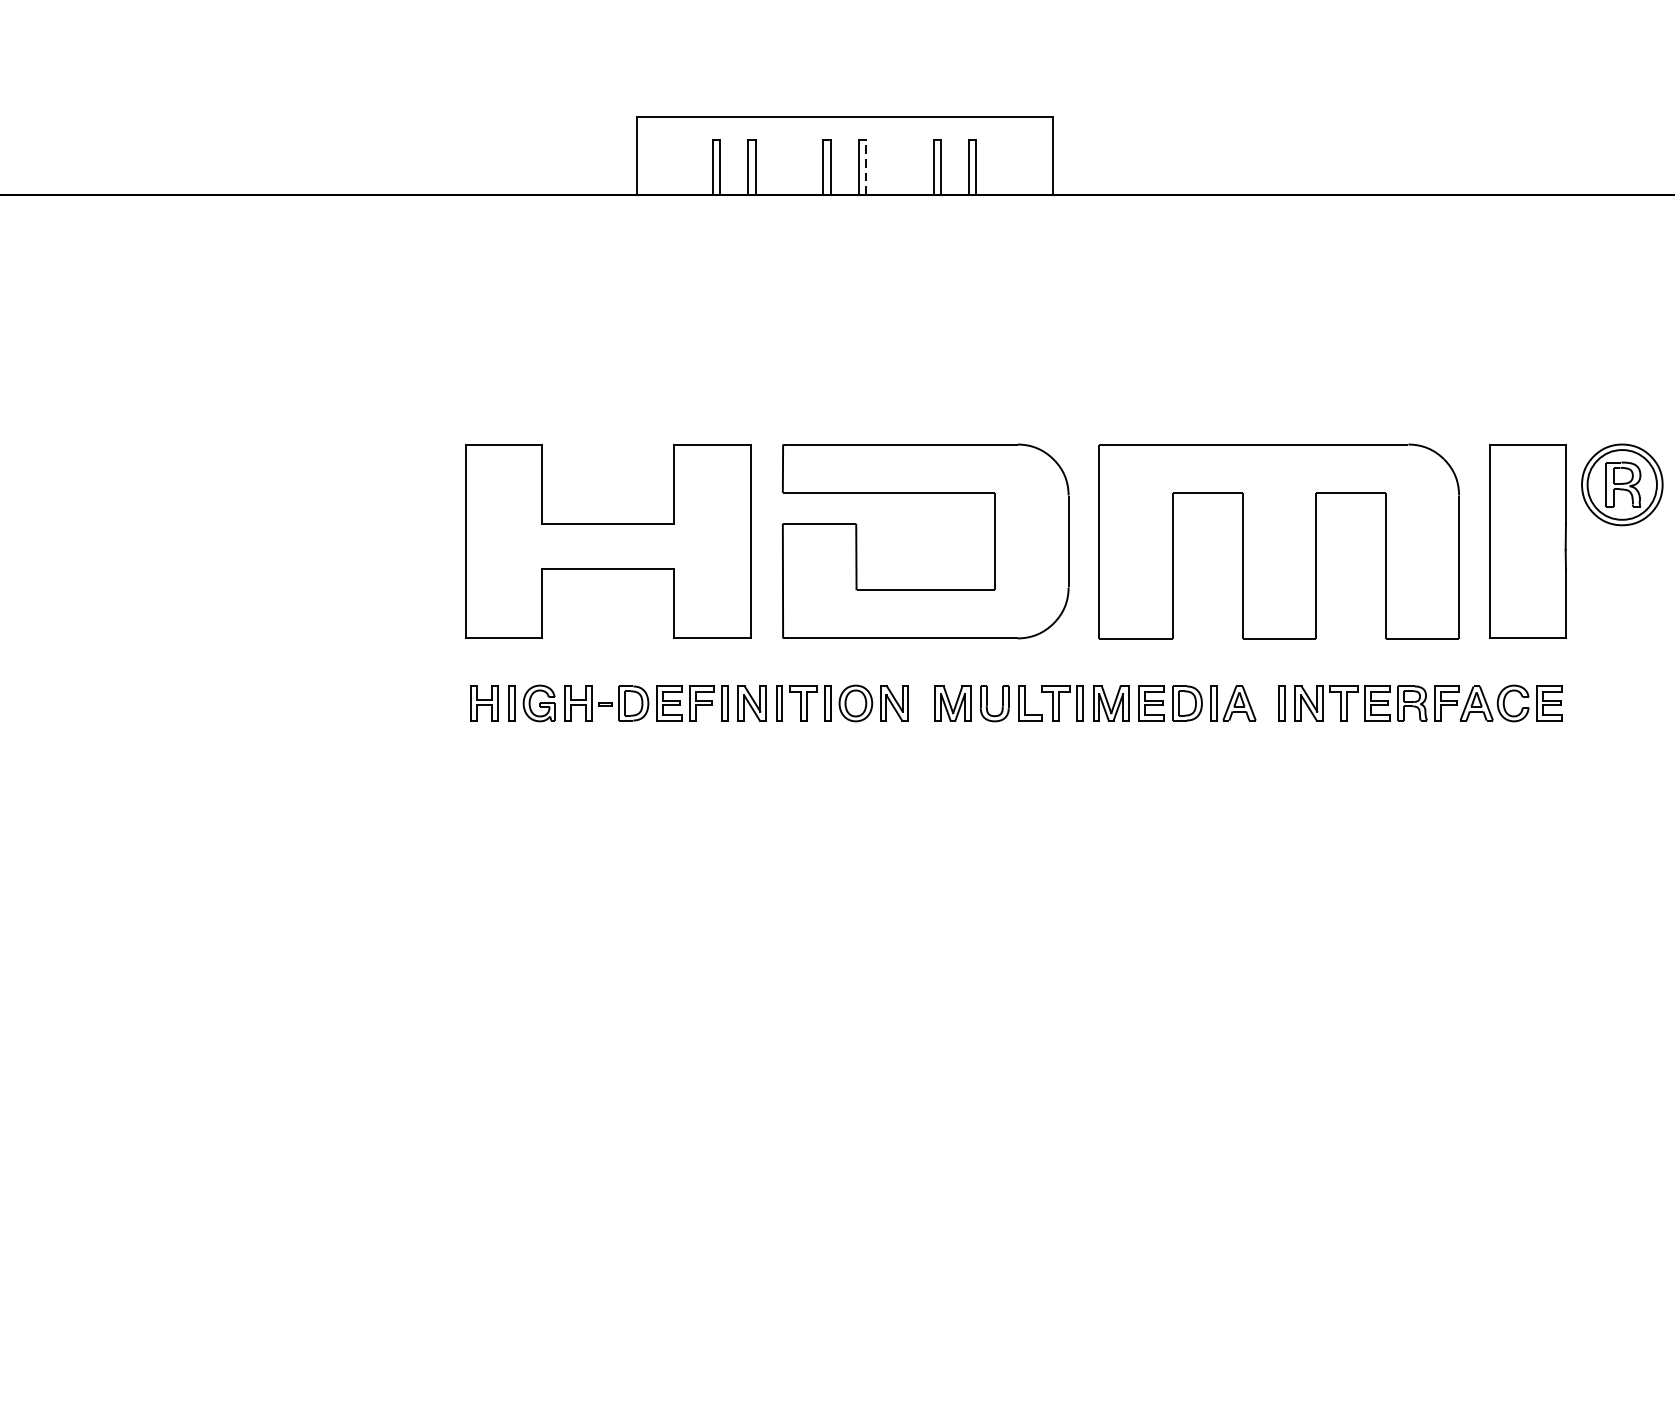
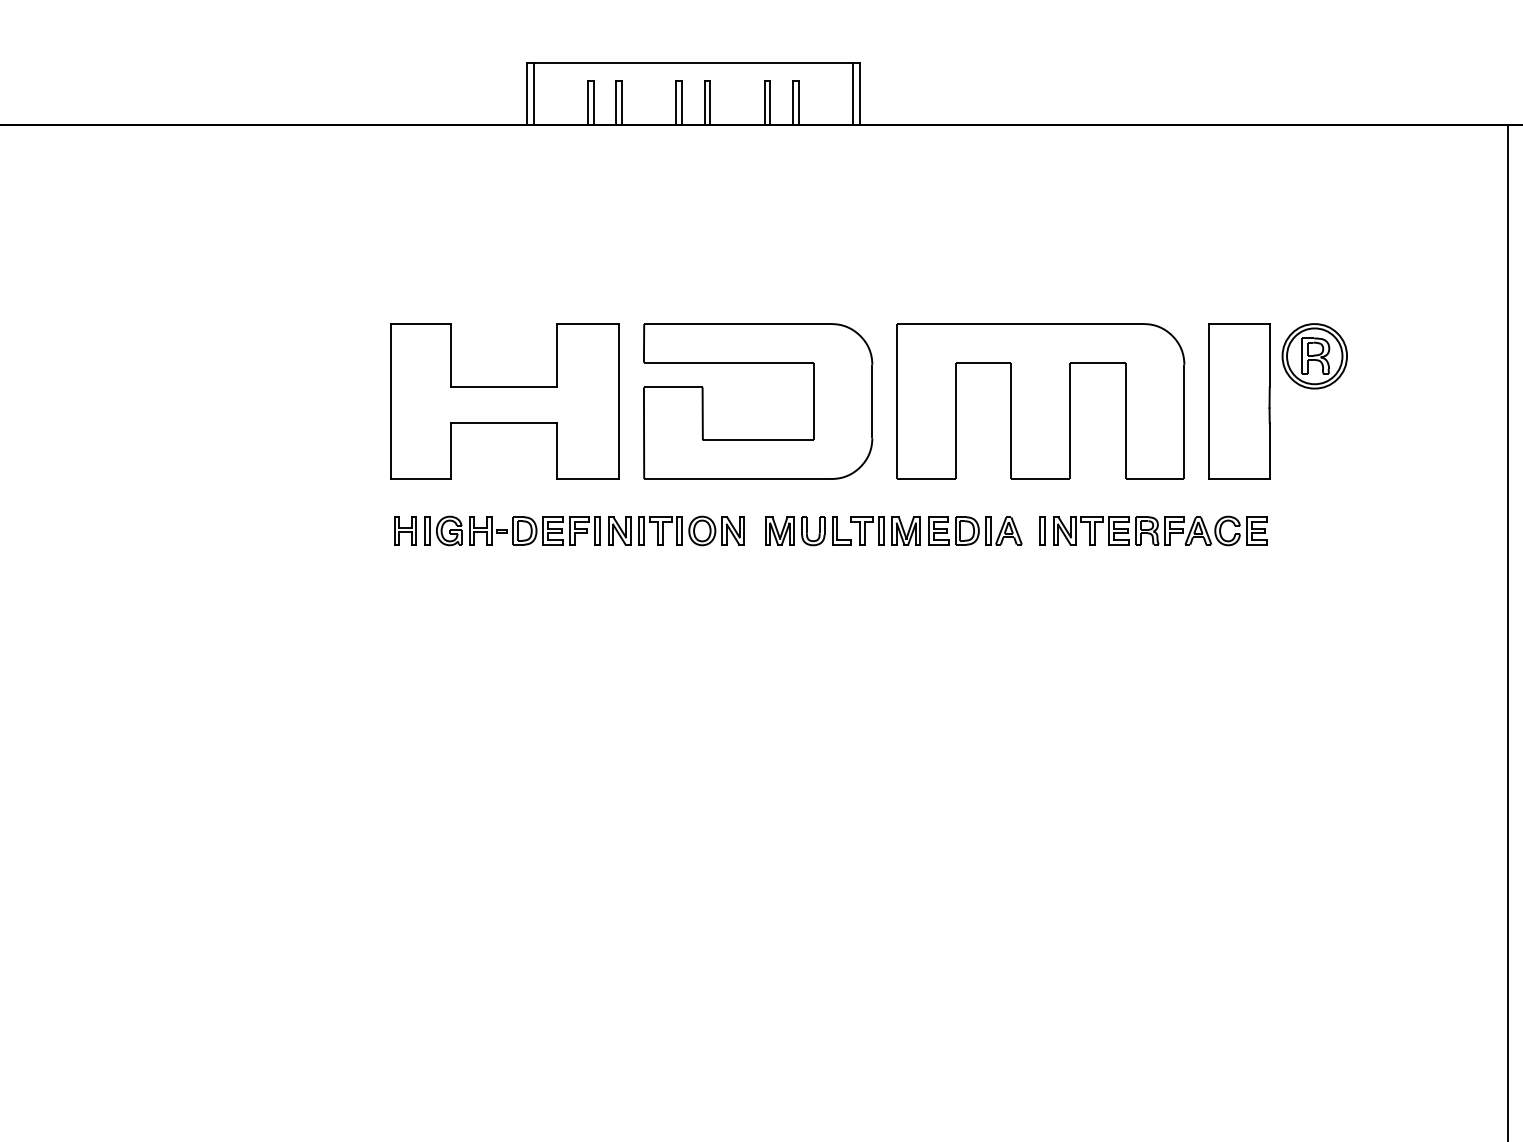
line: (644, 156) -> (533, 93), added
line: (1045, 156) -> (853, 93), added
line: (866, 167) -> (710, 102), dashed -> solid

